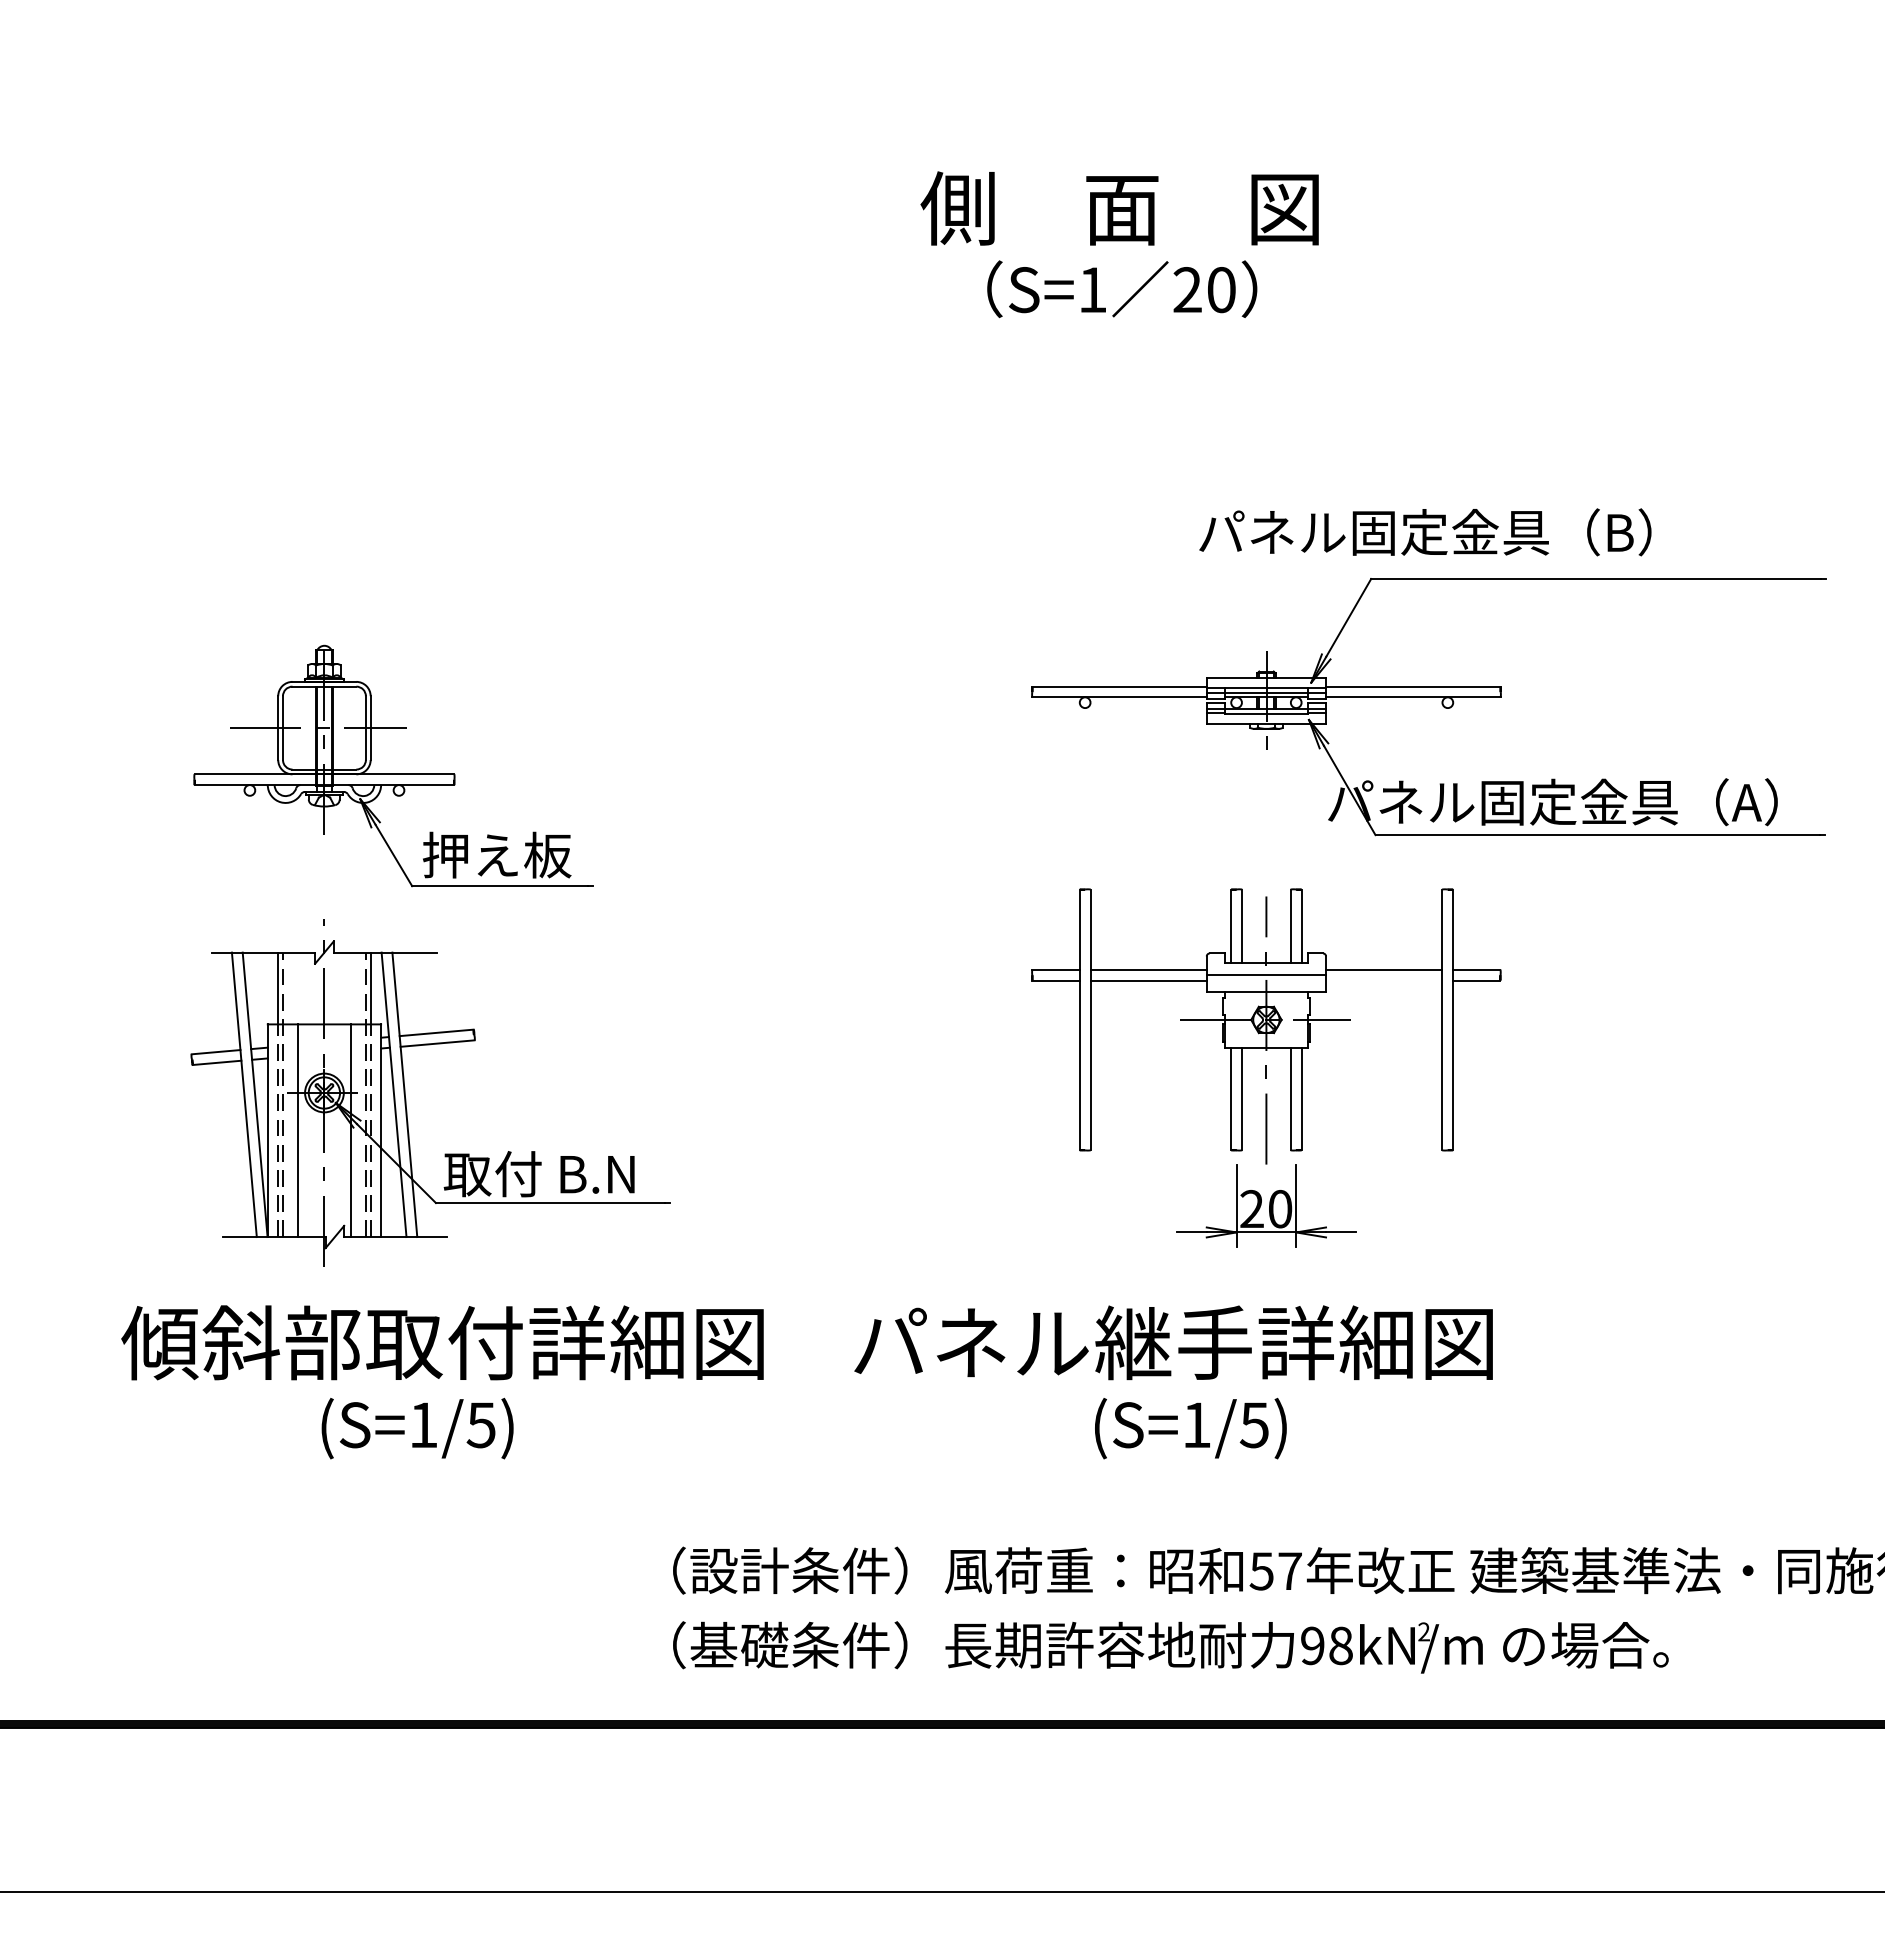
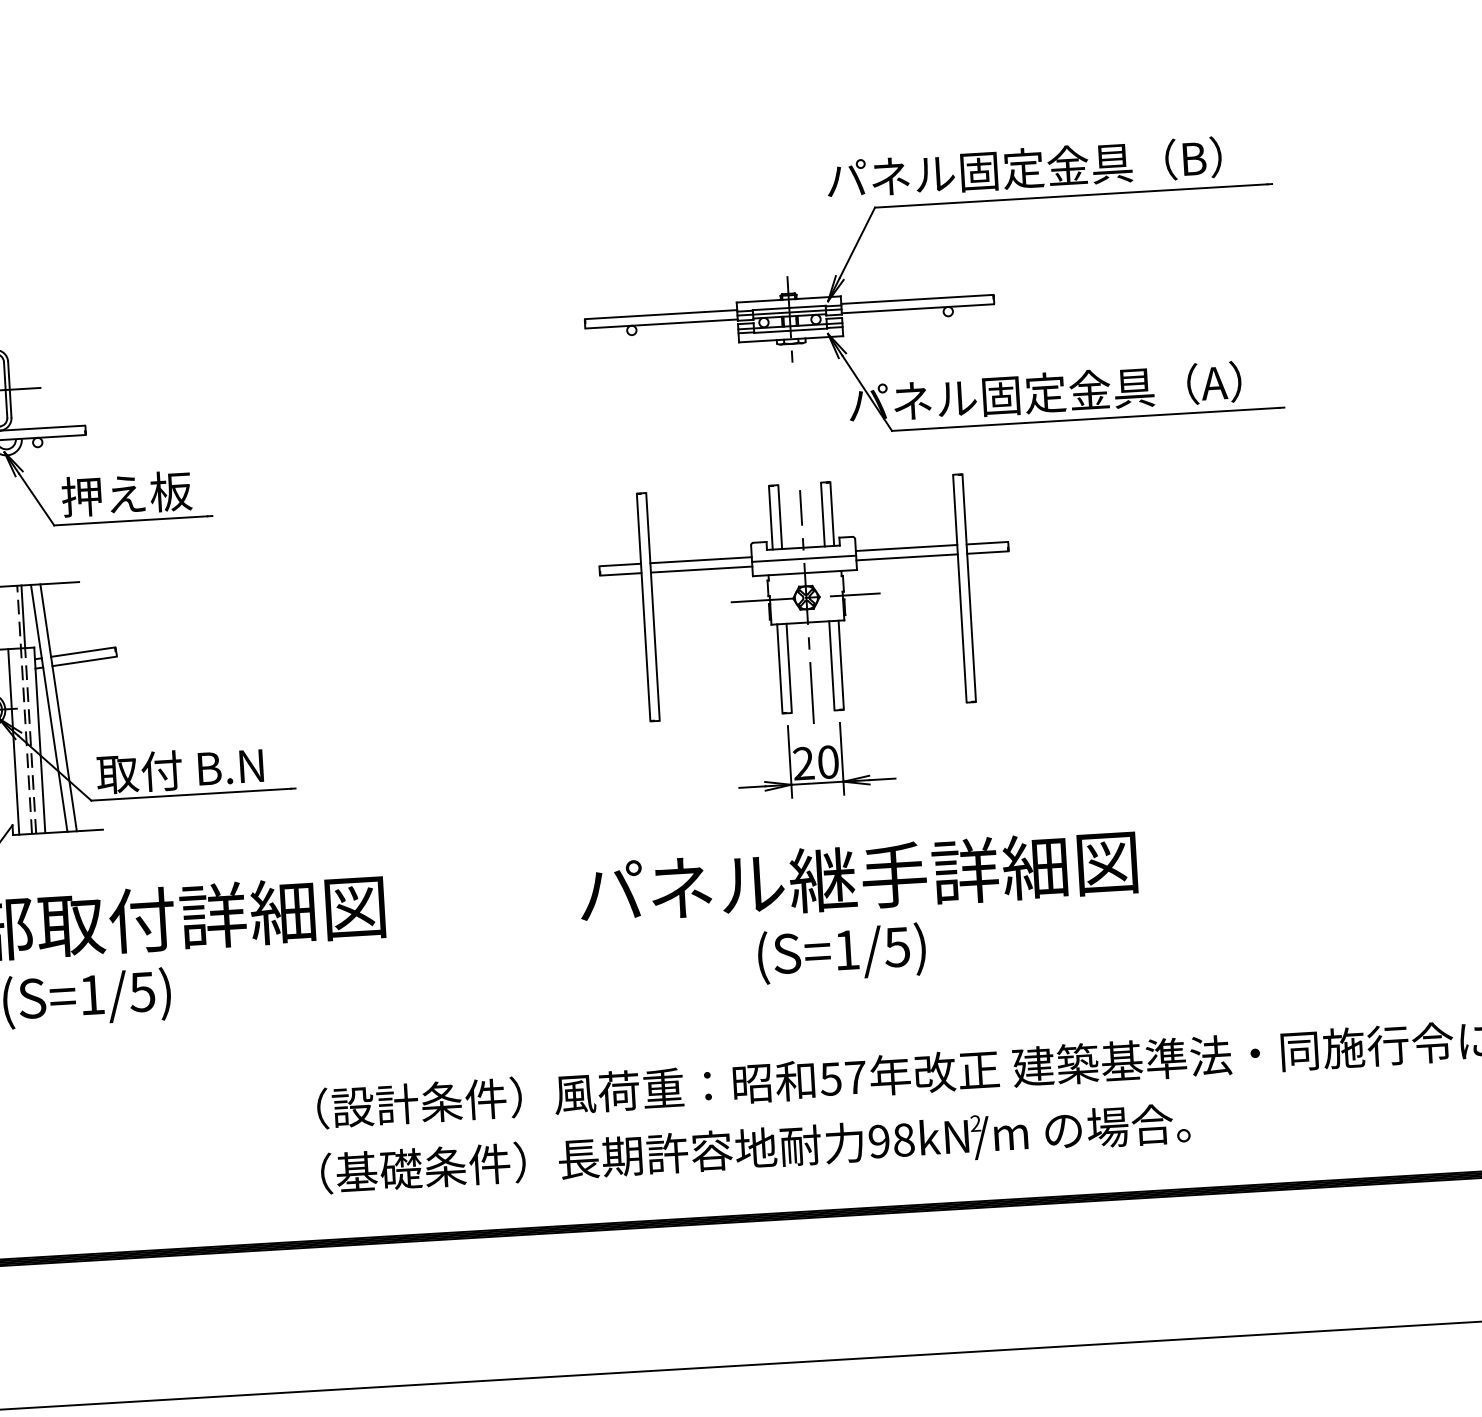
text: (1425, 532) -> (1024, 168), moved
line: (1384, 980) -> (907, 557), added
text: (1173, 1342) -> (858, 877), moved
text: (1190, 1428) -> (841, 953), moved

